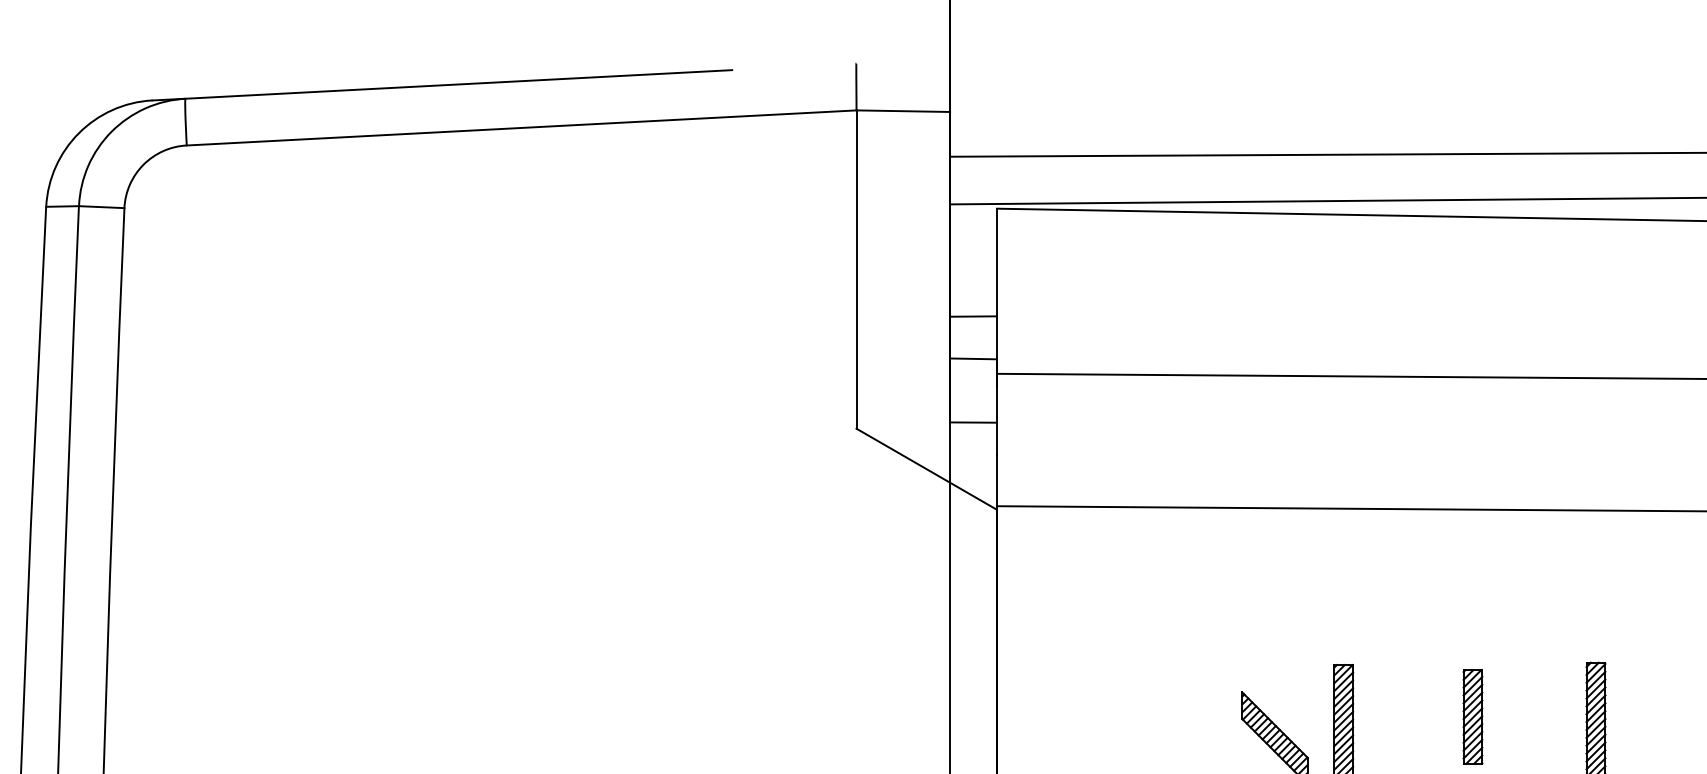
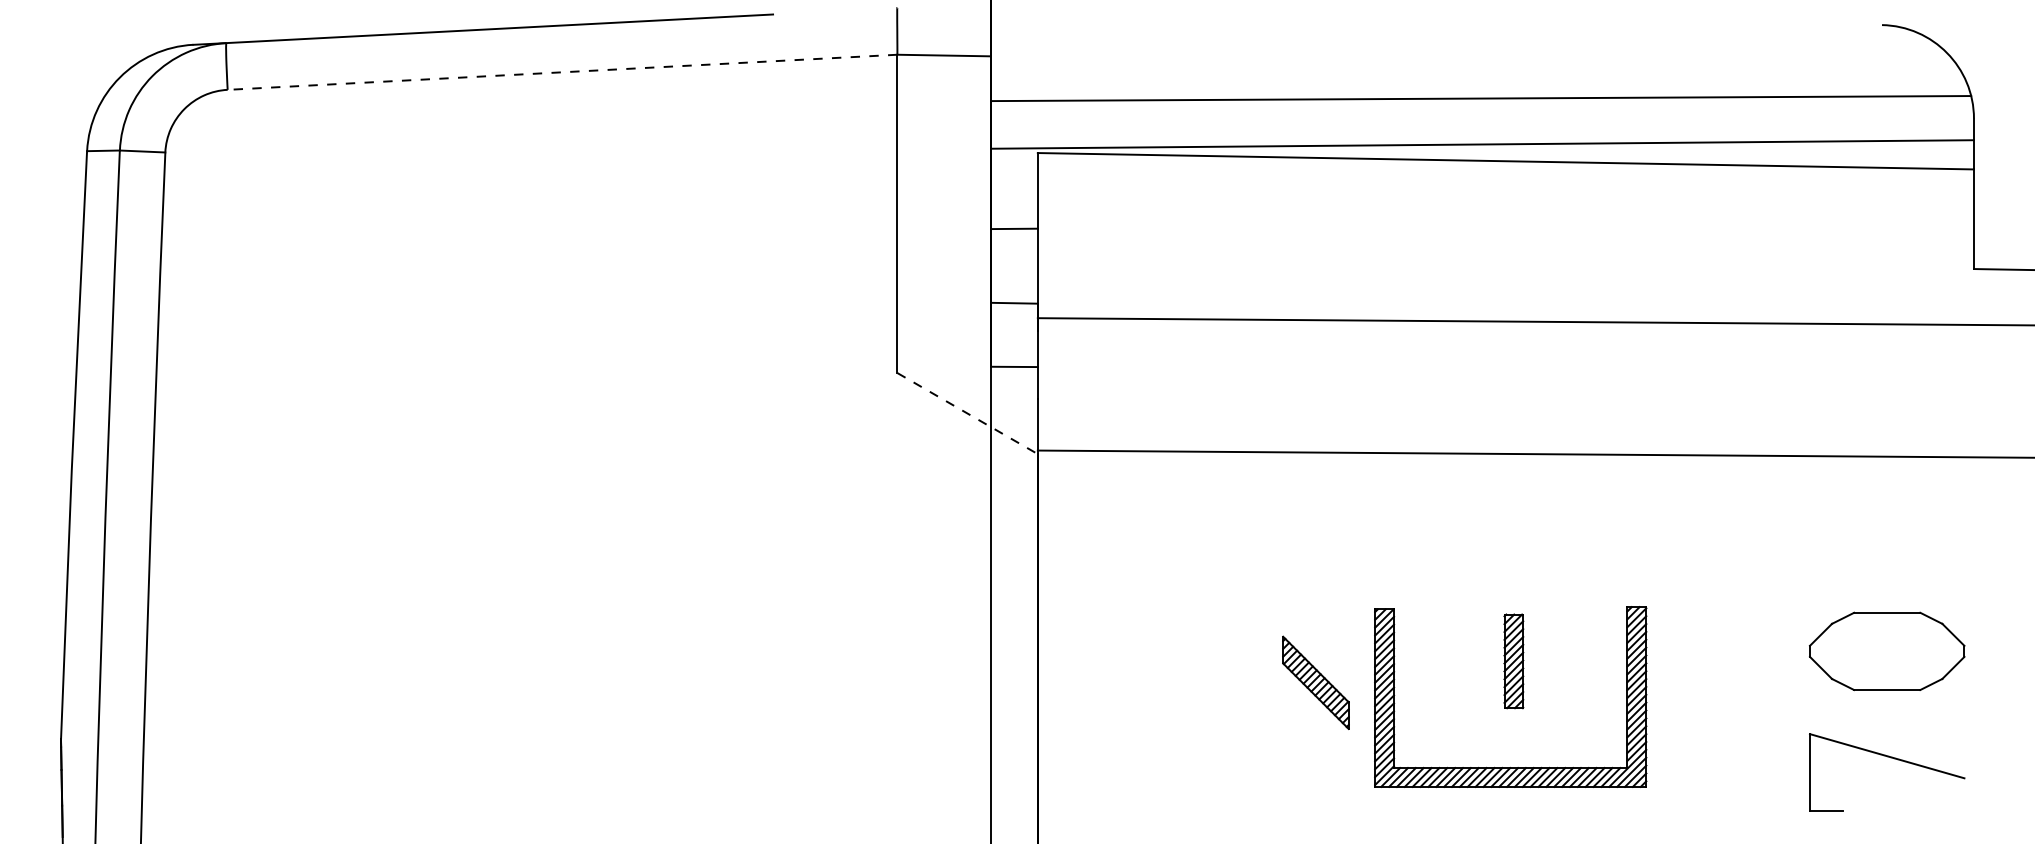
line: (521, 128) -> (562, 72), solid -> dashed
line: (973, 316) -> (1014, 228), moved
line: (927, 469) -> (968, 413), solid -> dashed

